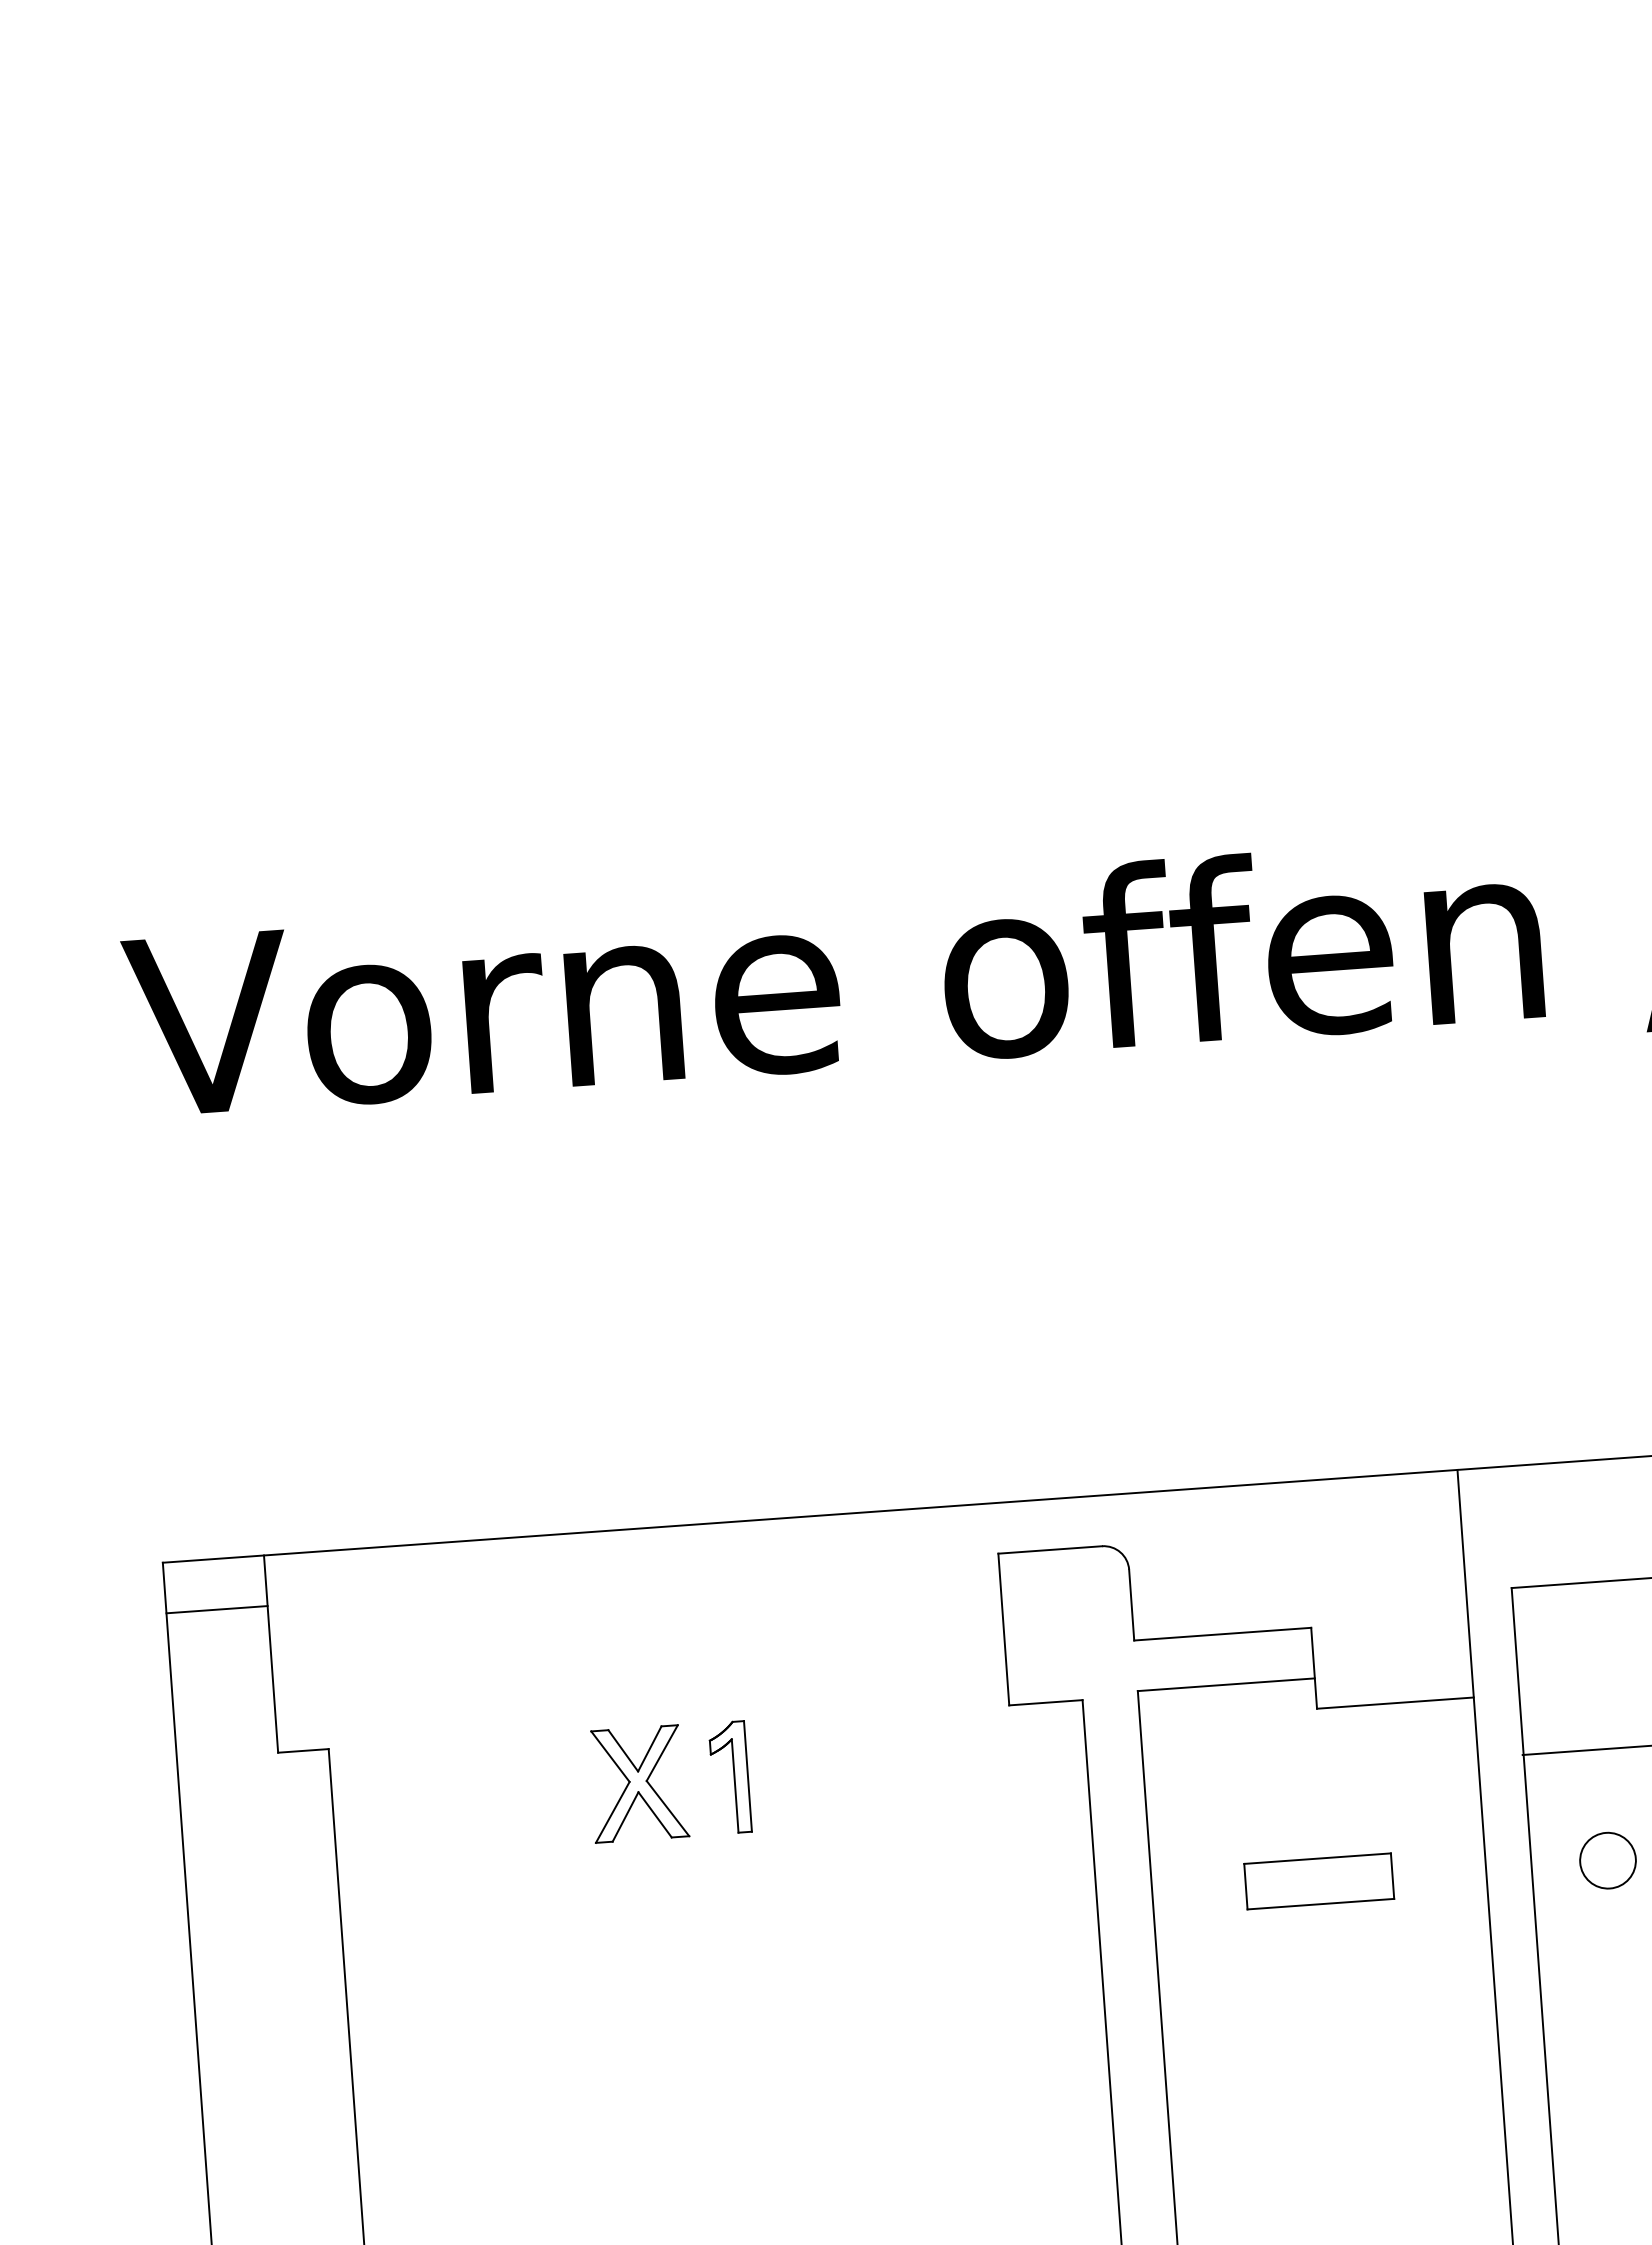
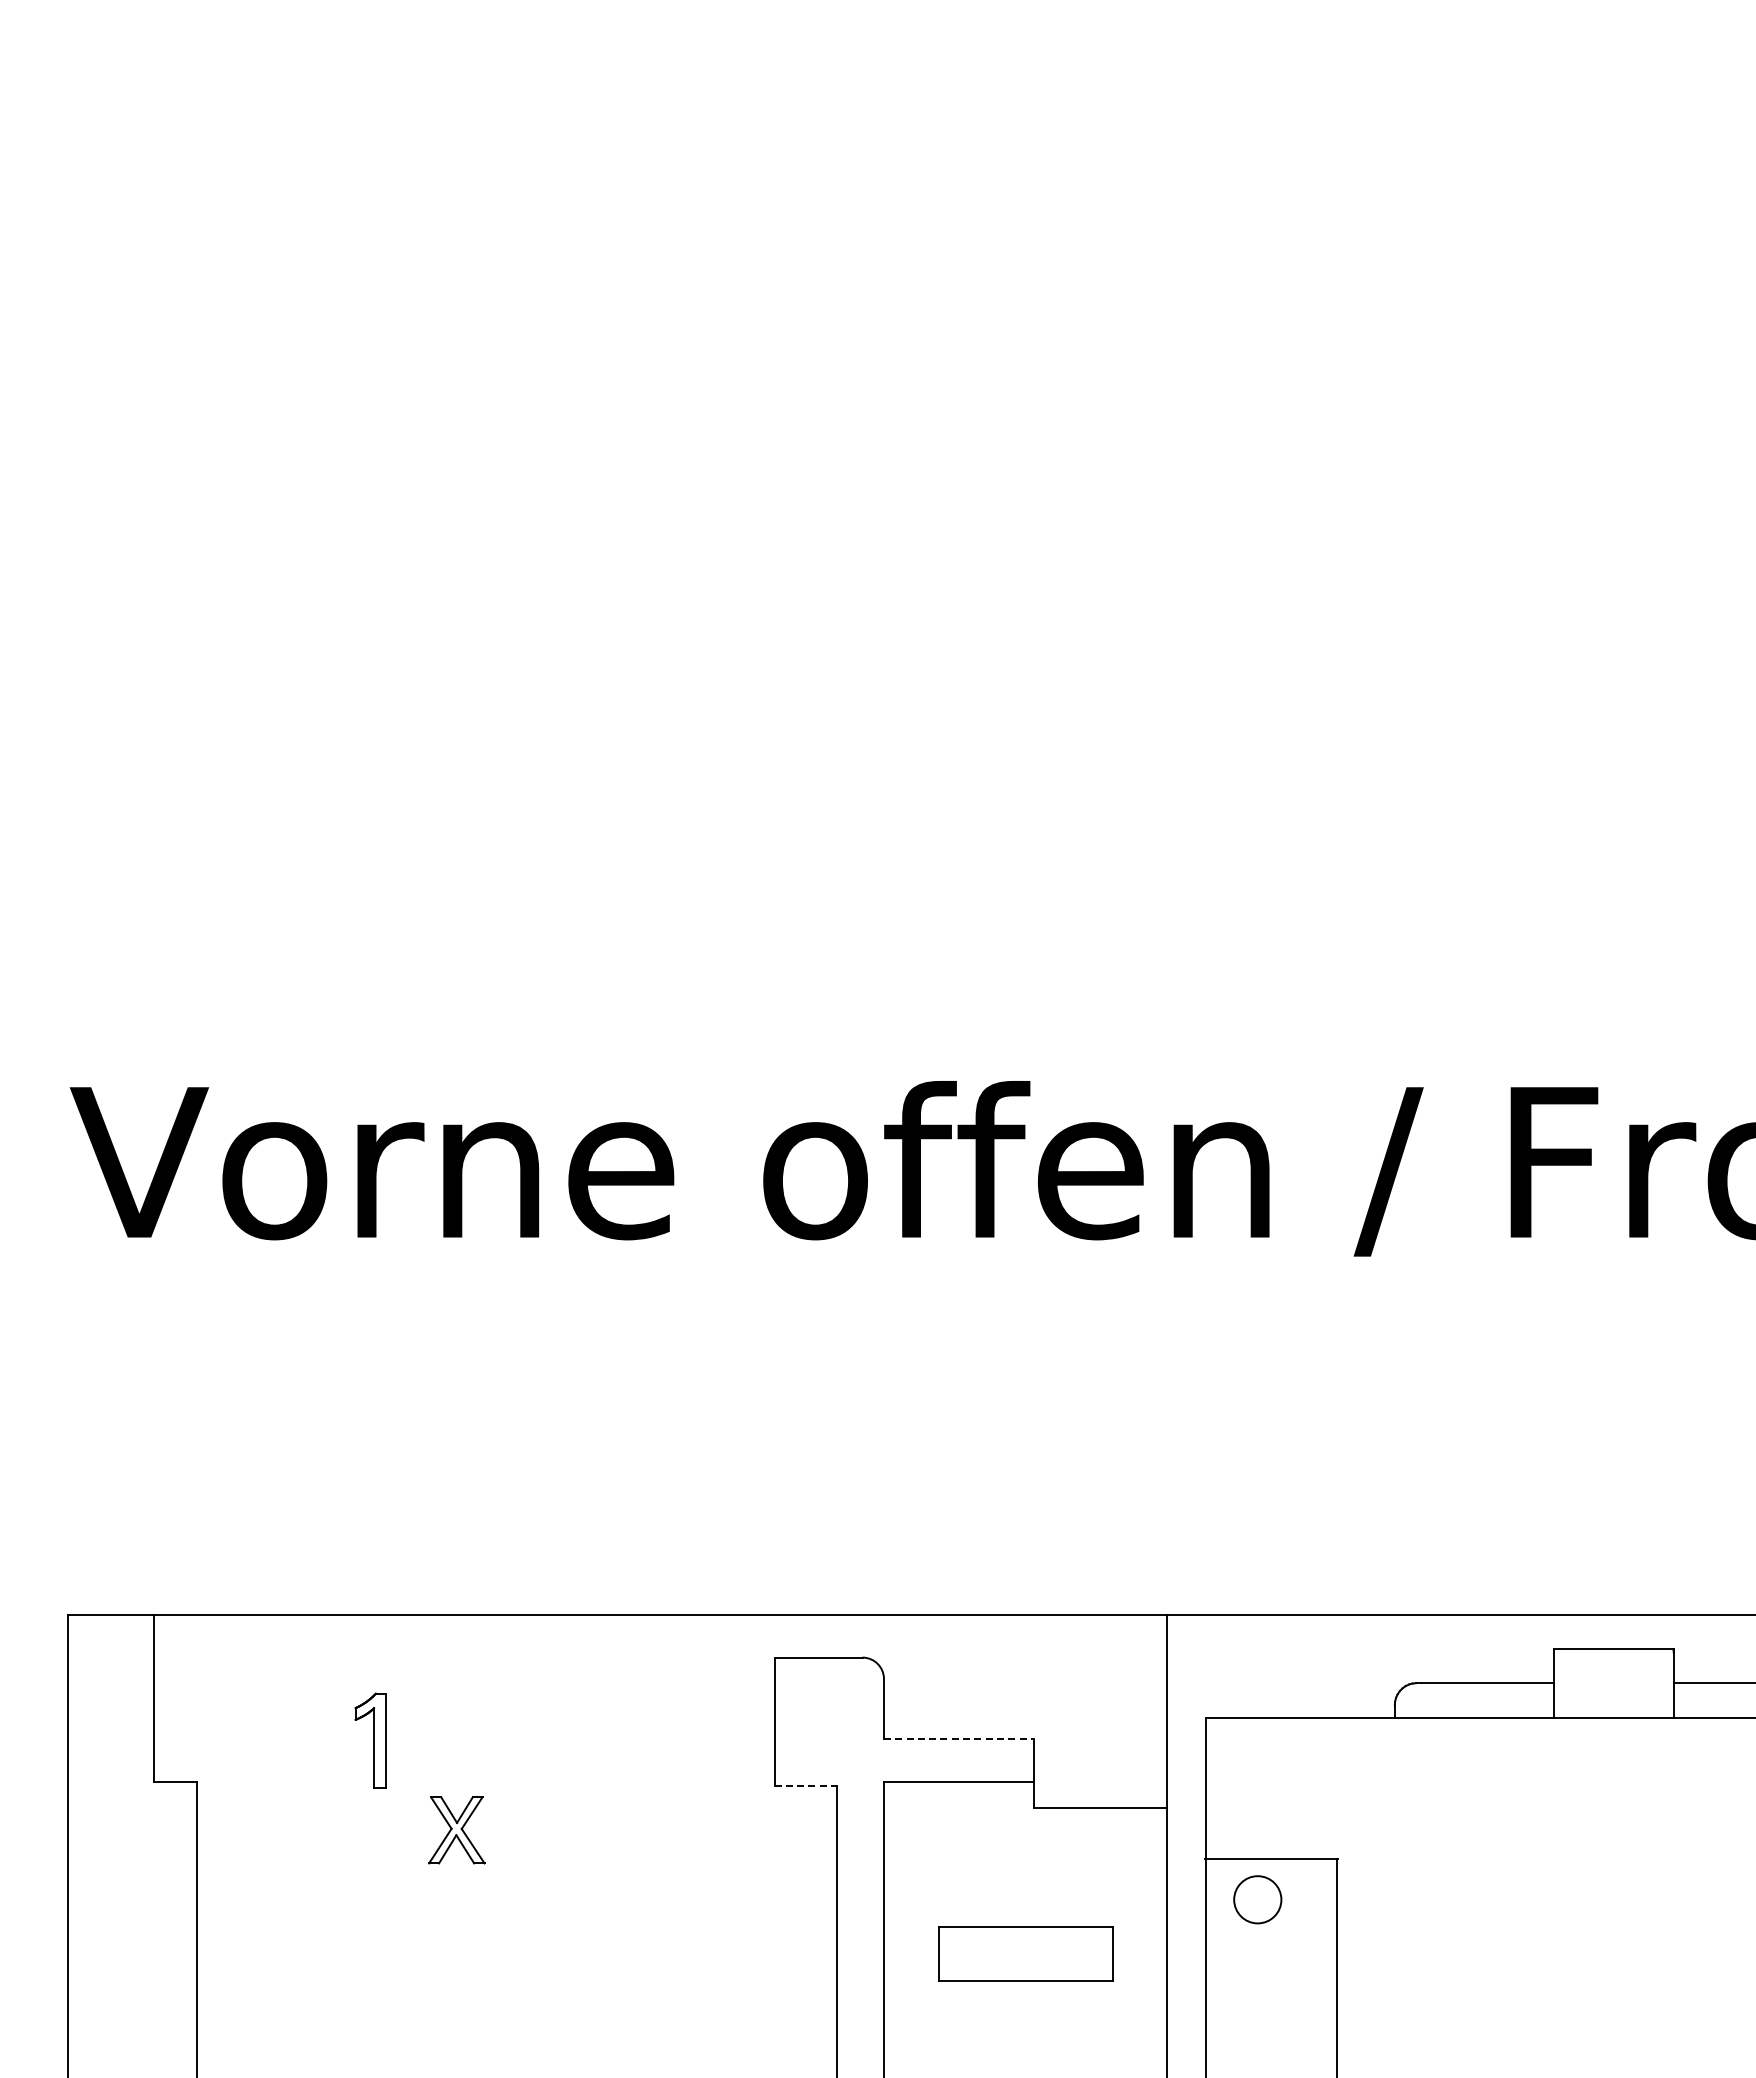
line: (217, 1609) -> (111, 1657), removed
line: (1223, 1634) -> (959, 1739), solid -> dashed
line: (1046, 1702) -> (806, 1786), solid -> dashed
part: (730, 1777) -> (370, 1740), moved
part: (638, 1784) -> (456, 1830), size x0.7
circle: (1607, 1860) -> (1257, 1899), moved
part: (1319, 1881) -> (1025, 1953), size x1.4

